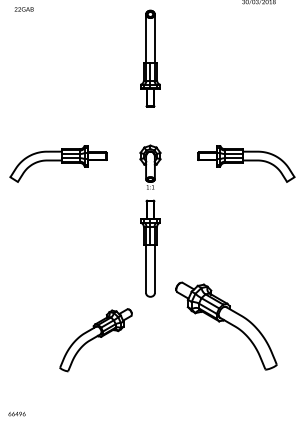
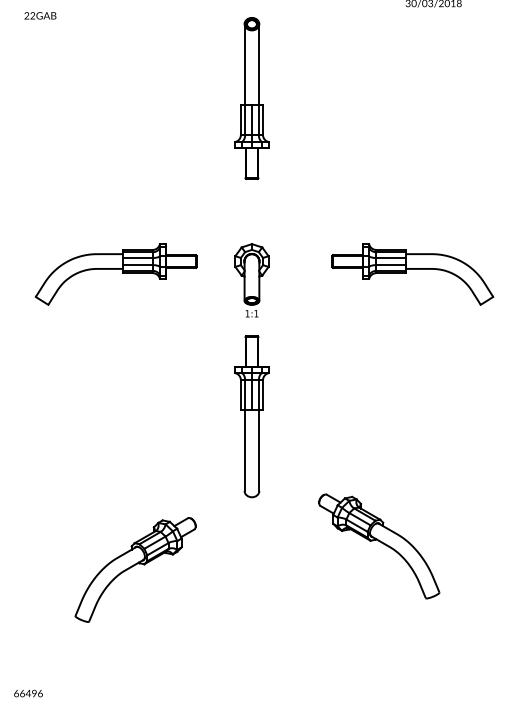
part: (58, 163) -> (116, 273), moved
part: (226, 326) -> (379, 546), size x0.71
part: (95, 340) -> (134, 570), moved

